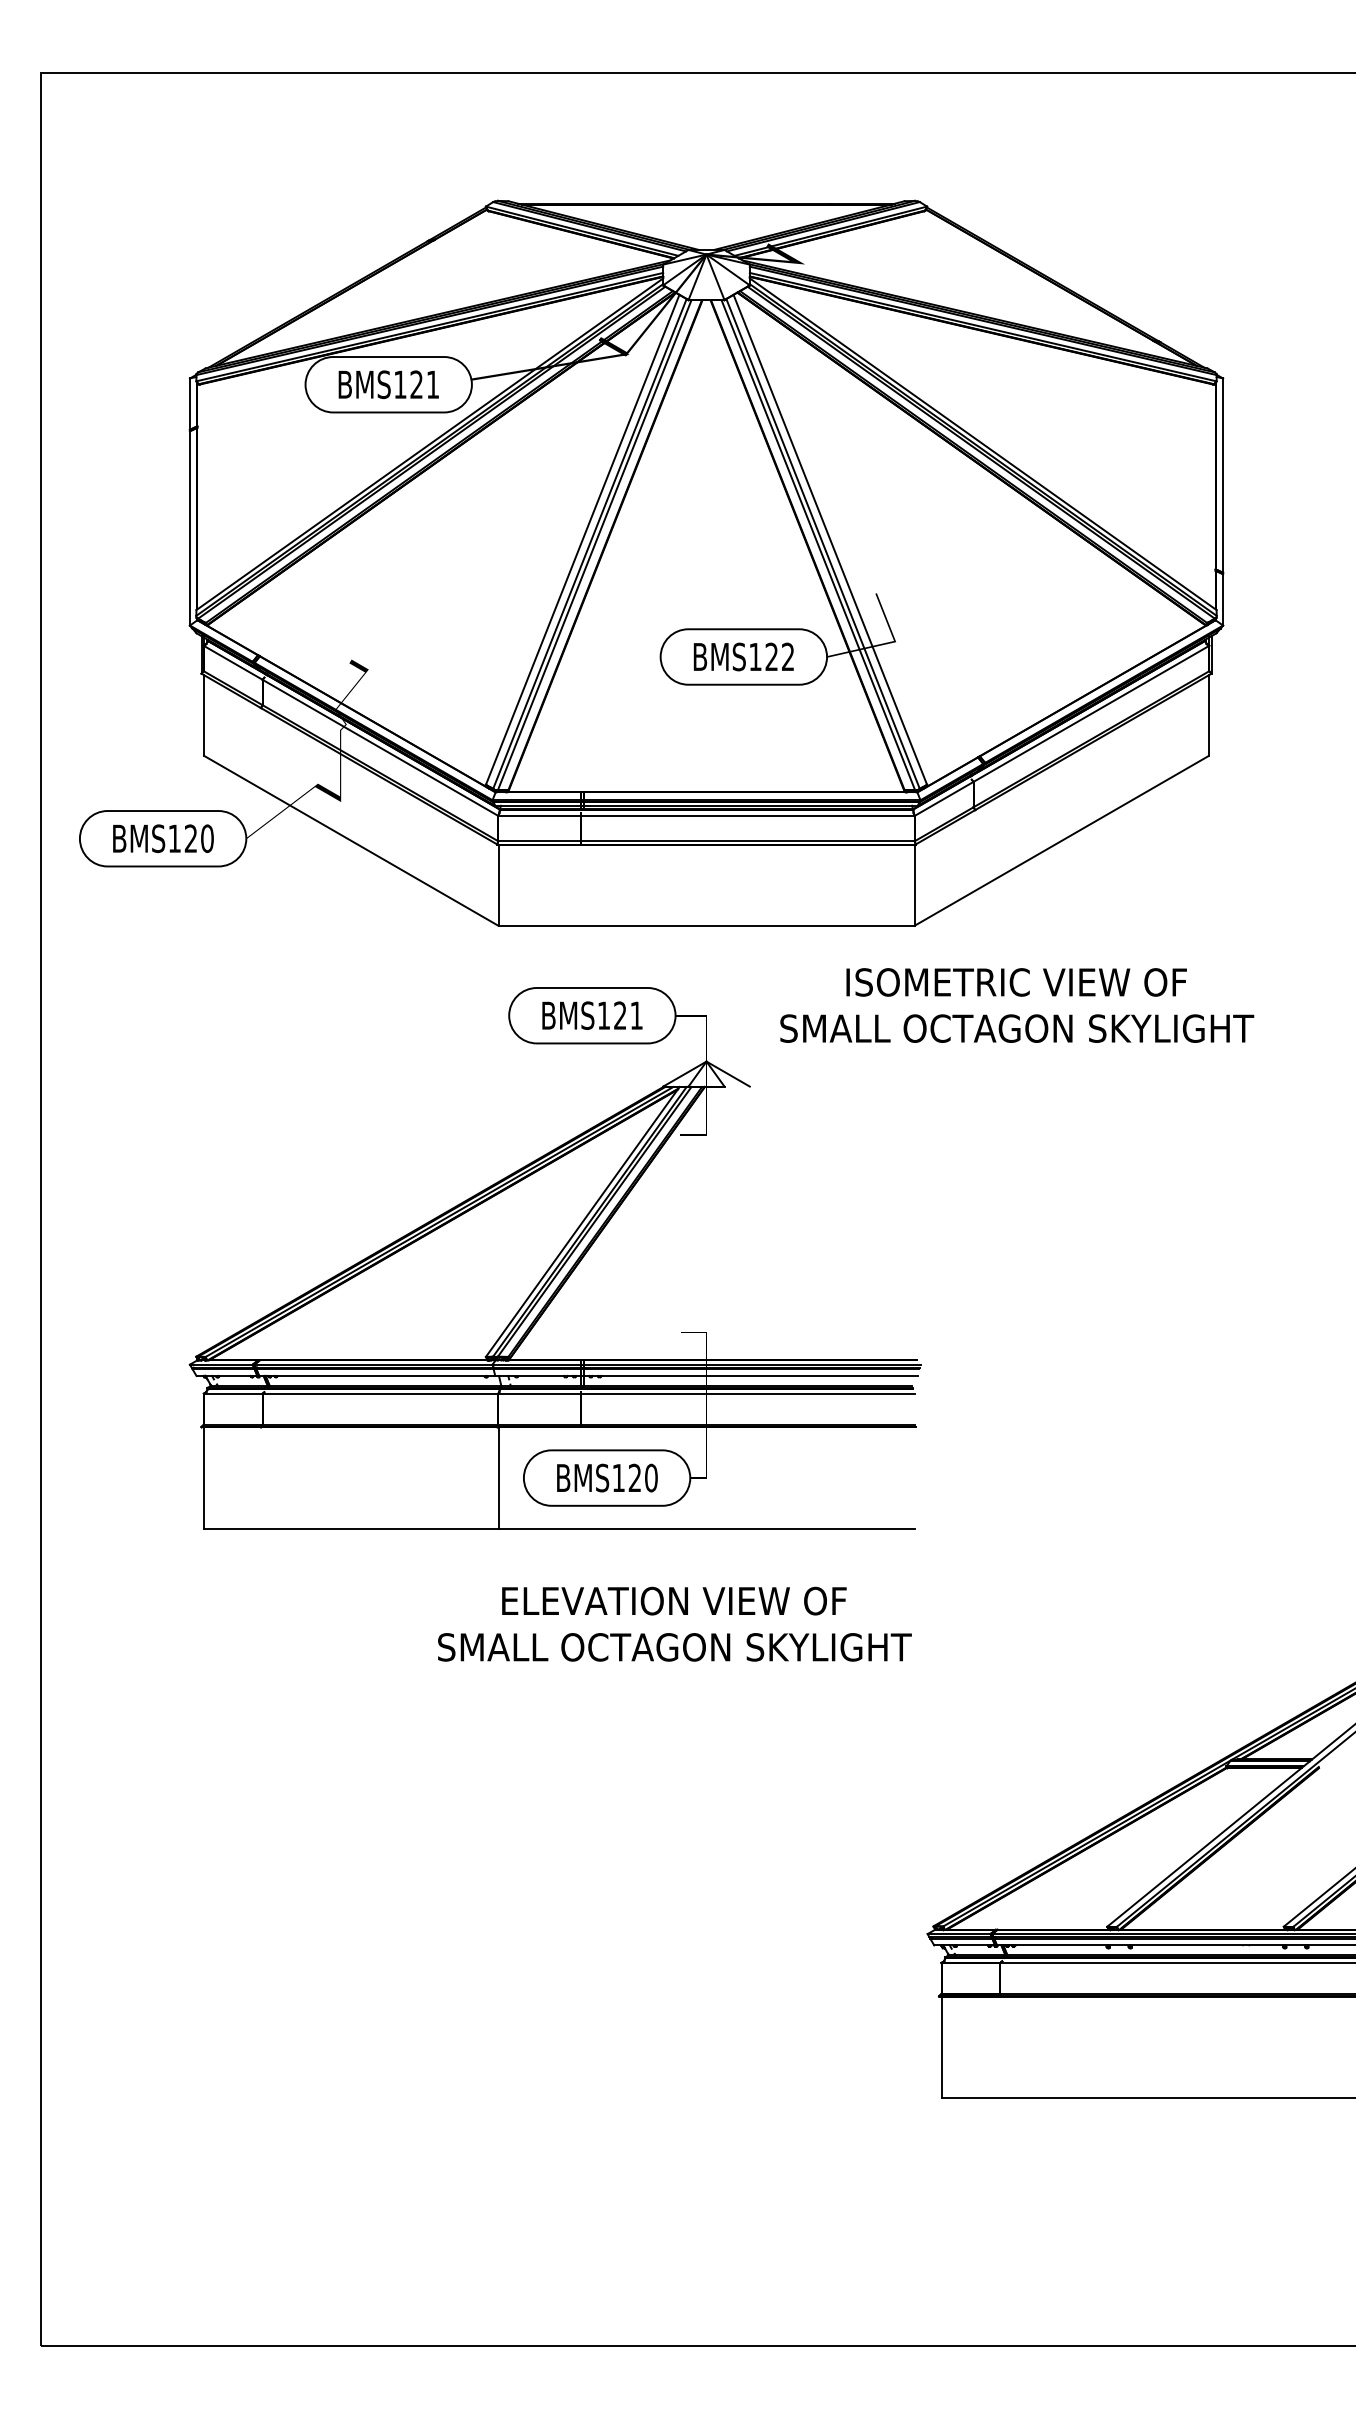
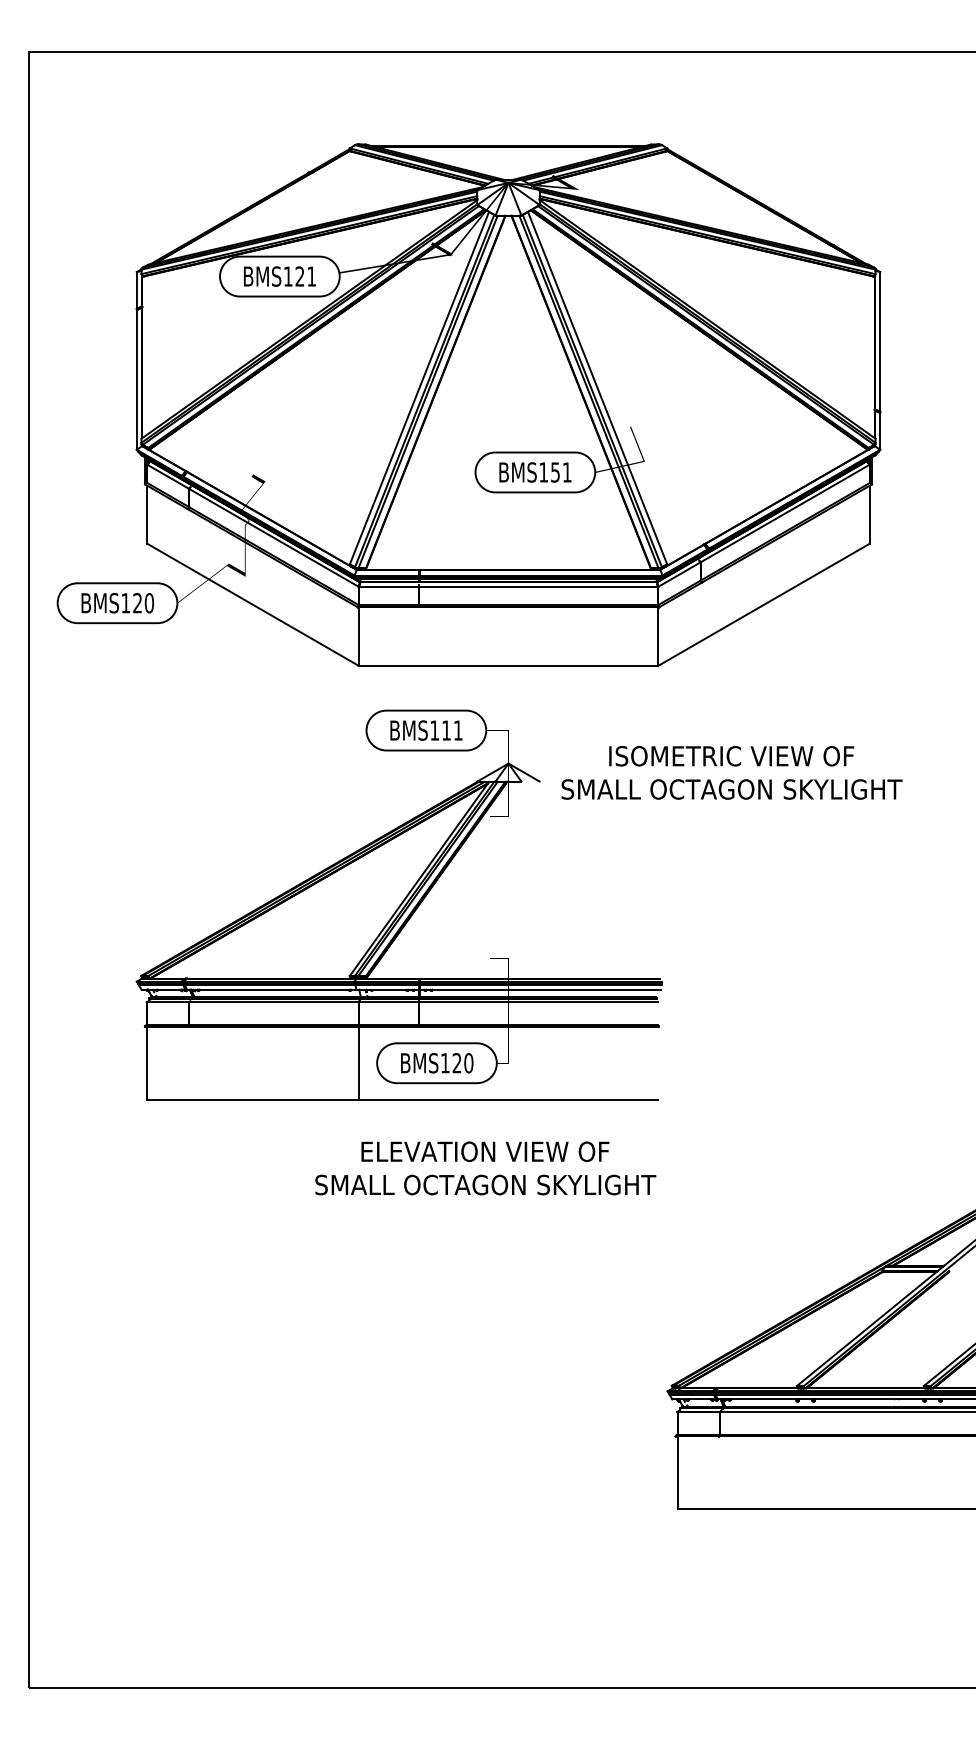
text: (779, 656) -> (561, 472), BMS122 -> BMS151
text: (1017, 1005) -> (732, 772), moved
text: (620, 1015) -> (446, 730), BMS121 -> BMS111

